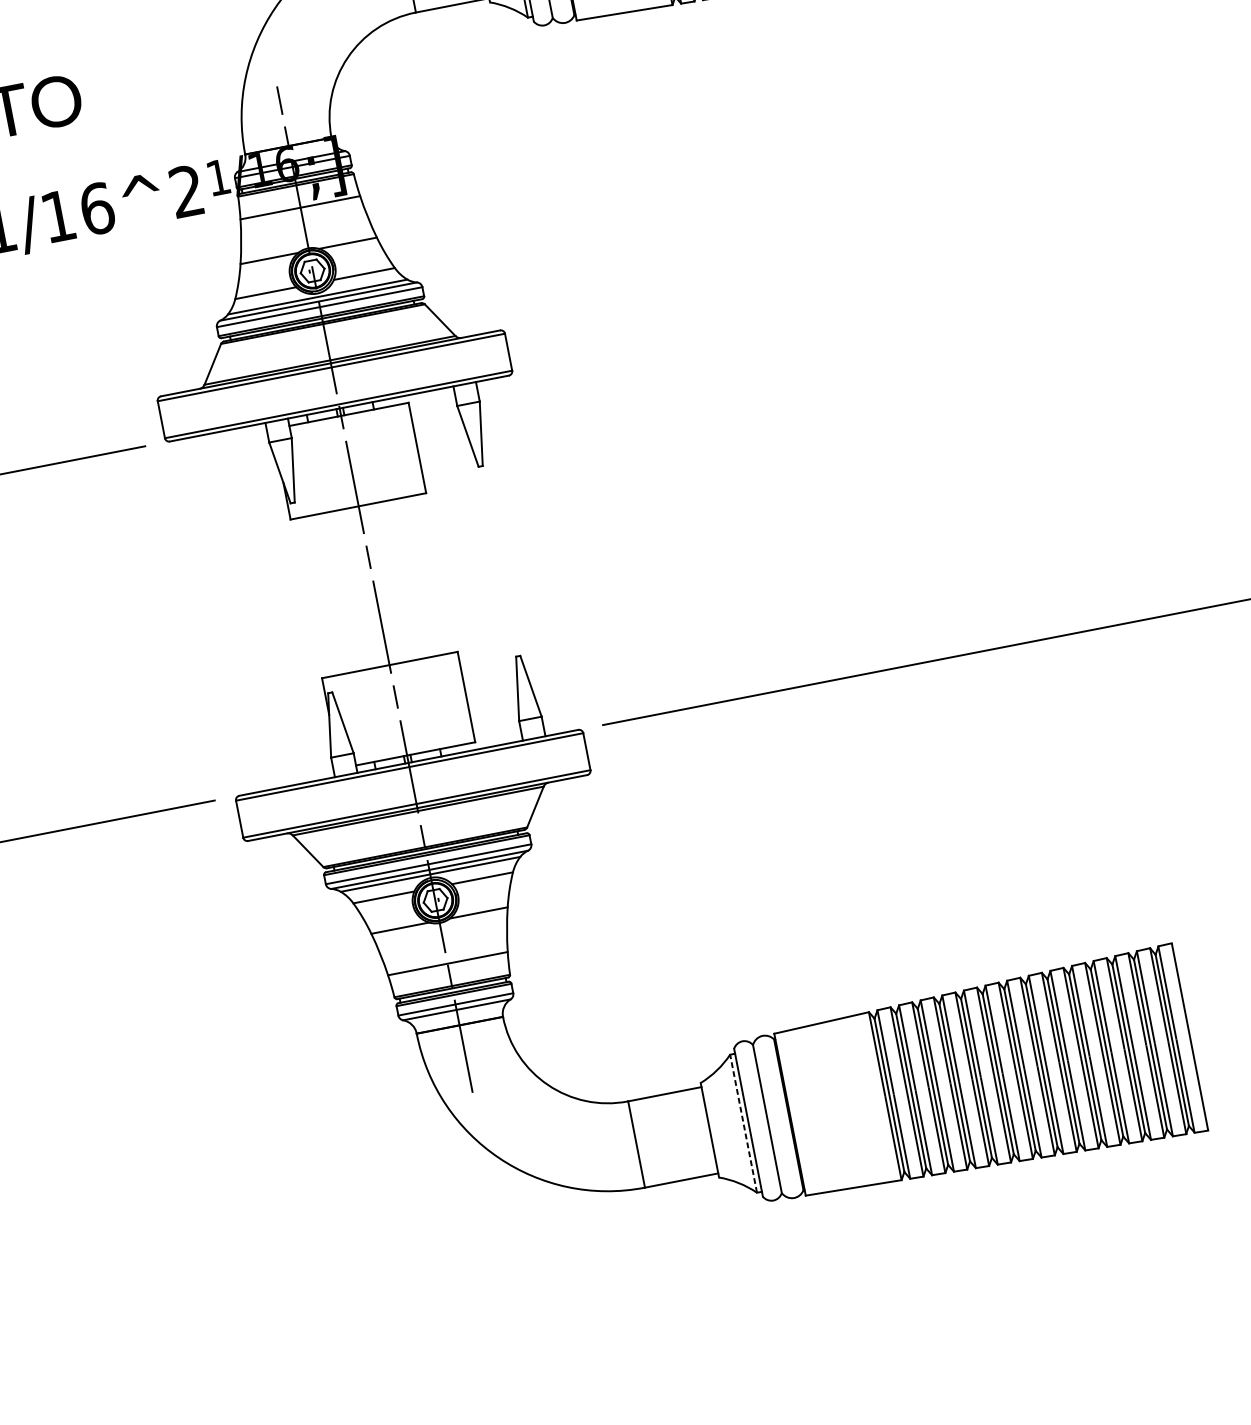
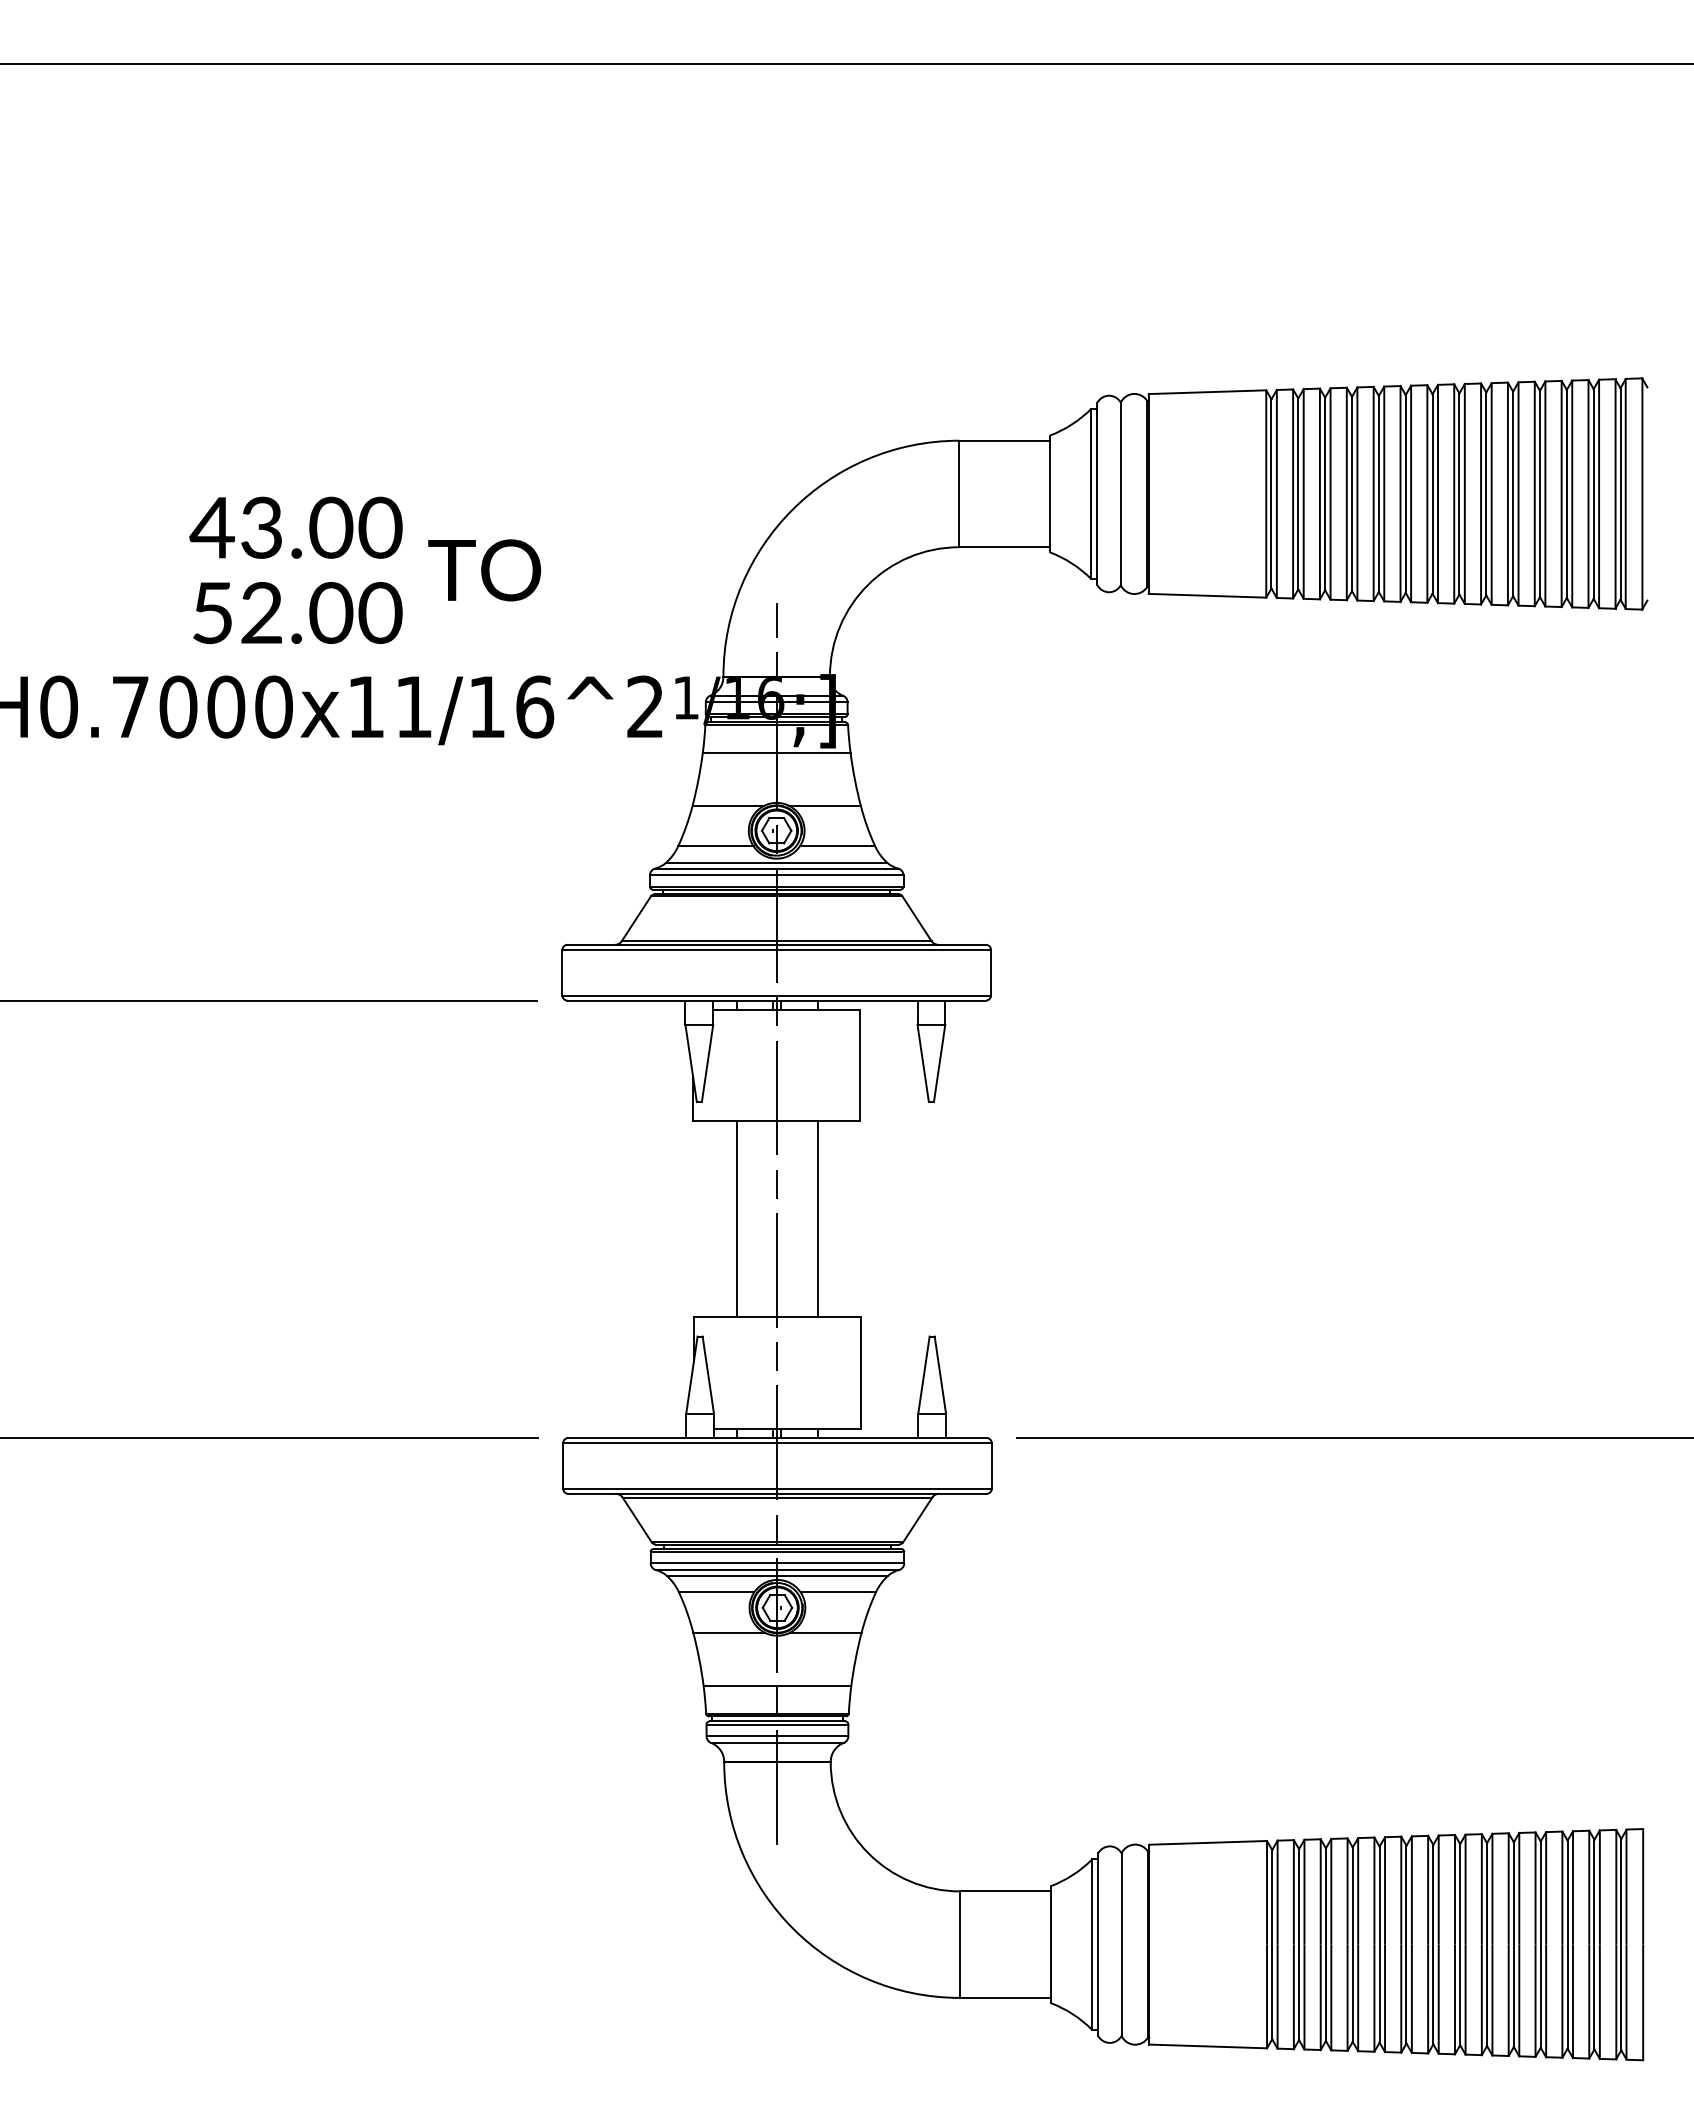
line: (406, 579) -> (817, 1219), added
line: (341, 592) -> (736, 1219), added
line: (743, 1123) -> (1092, 1944), dashed -> solid

